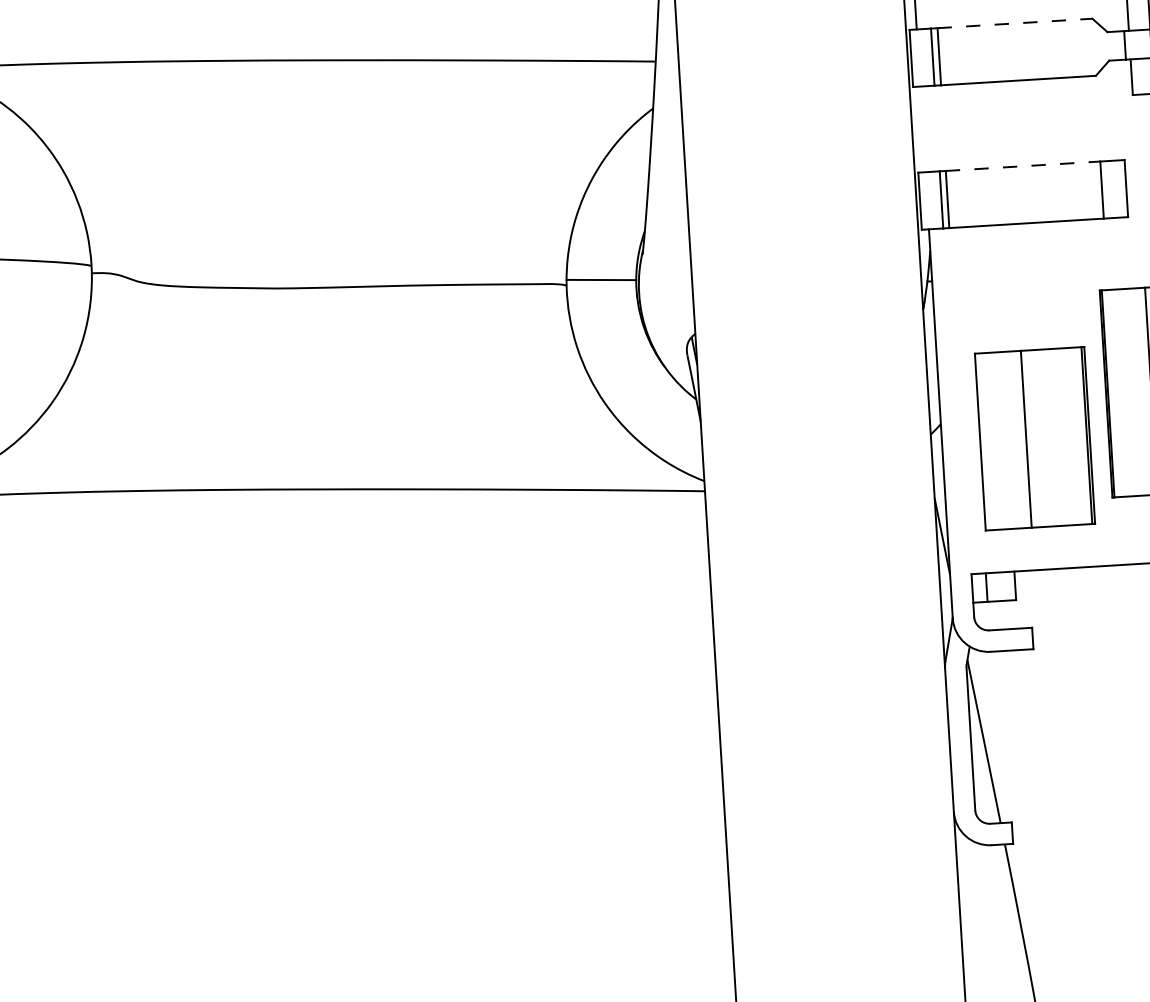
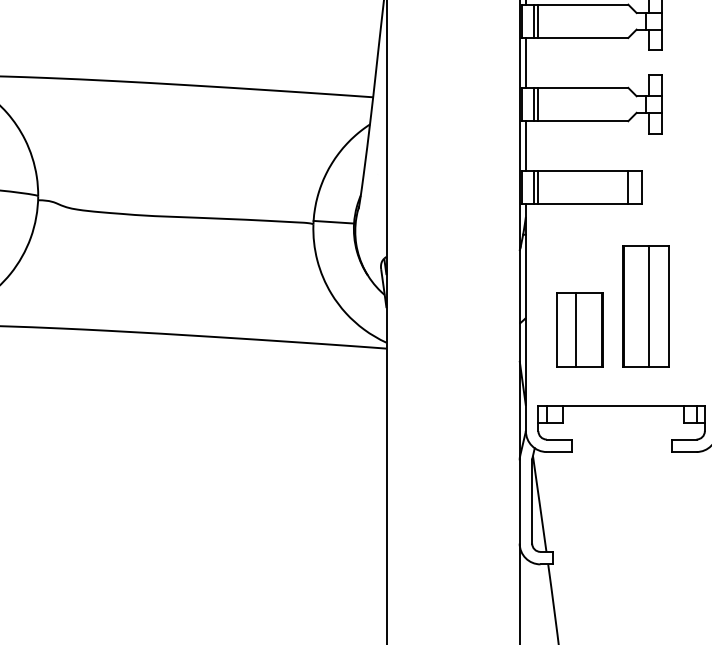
line: (1015, 22) -> (583, 87), dashed -> solid
line: (922, 130) -> (525, 146), added
line: (1024, 166) -> (583, 171), dashed -> solid
part: (1033, 438) -> (579, 329), size x0.71

